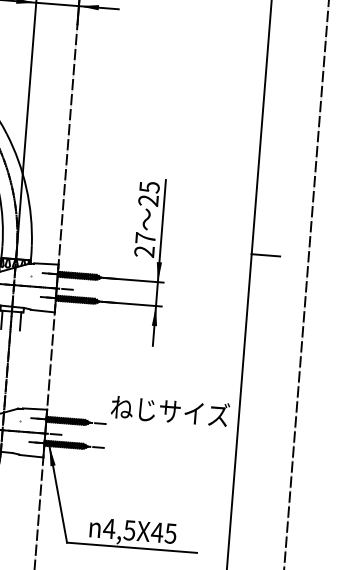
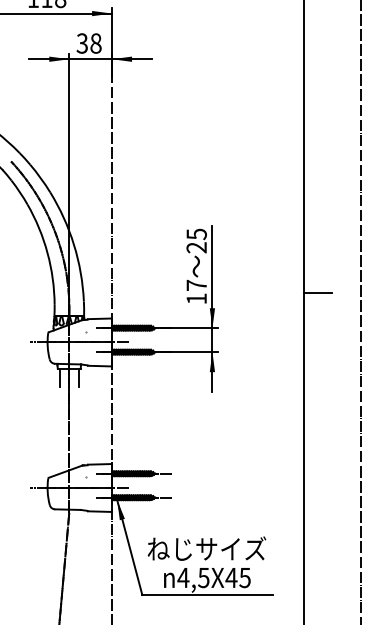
text: (144, 251) -> (196, 298), 27 -> 17
text: (169, 410) -> (206, 548), moved

